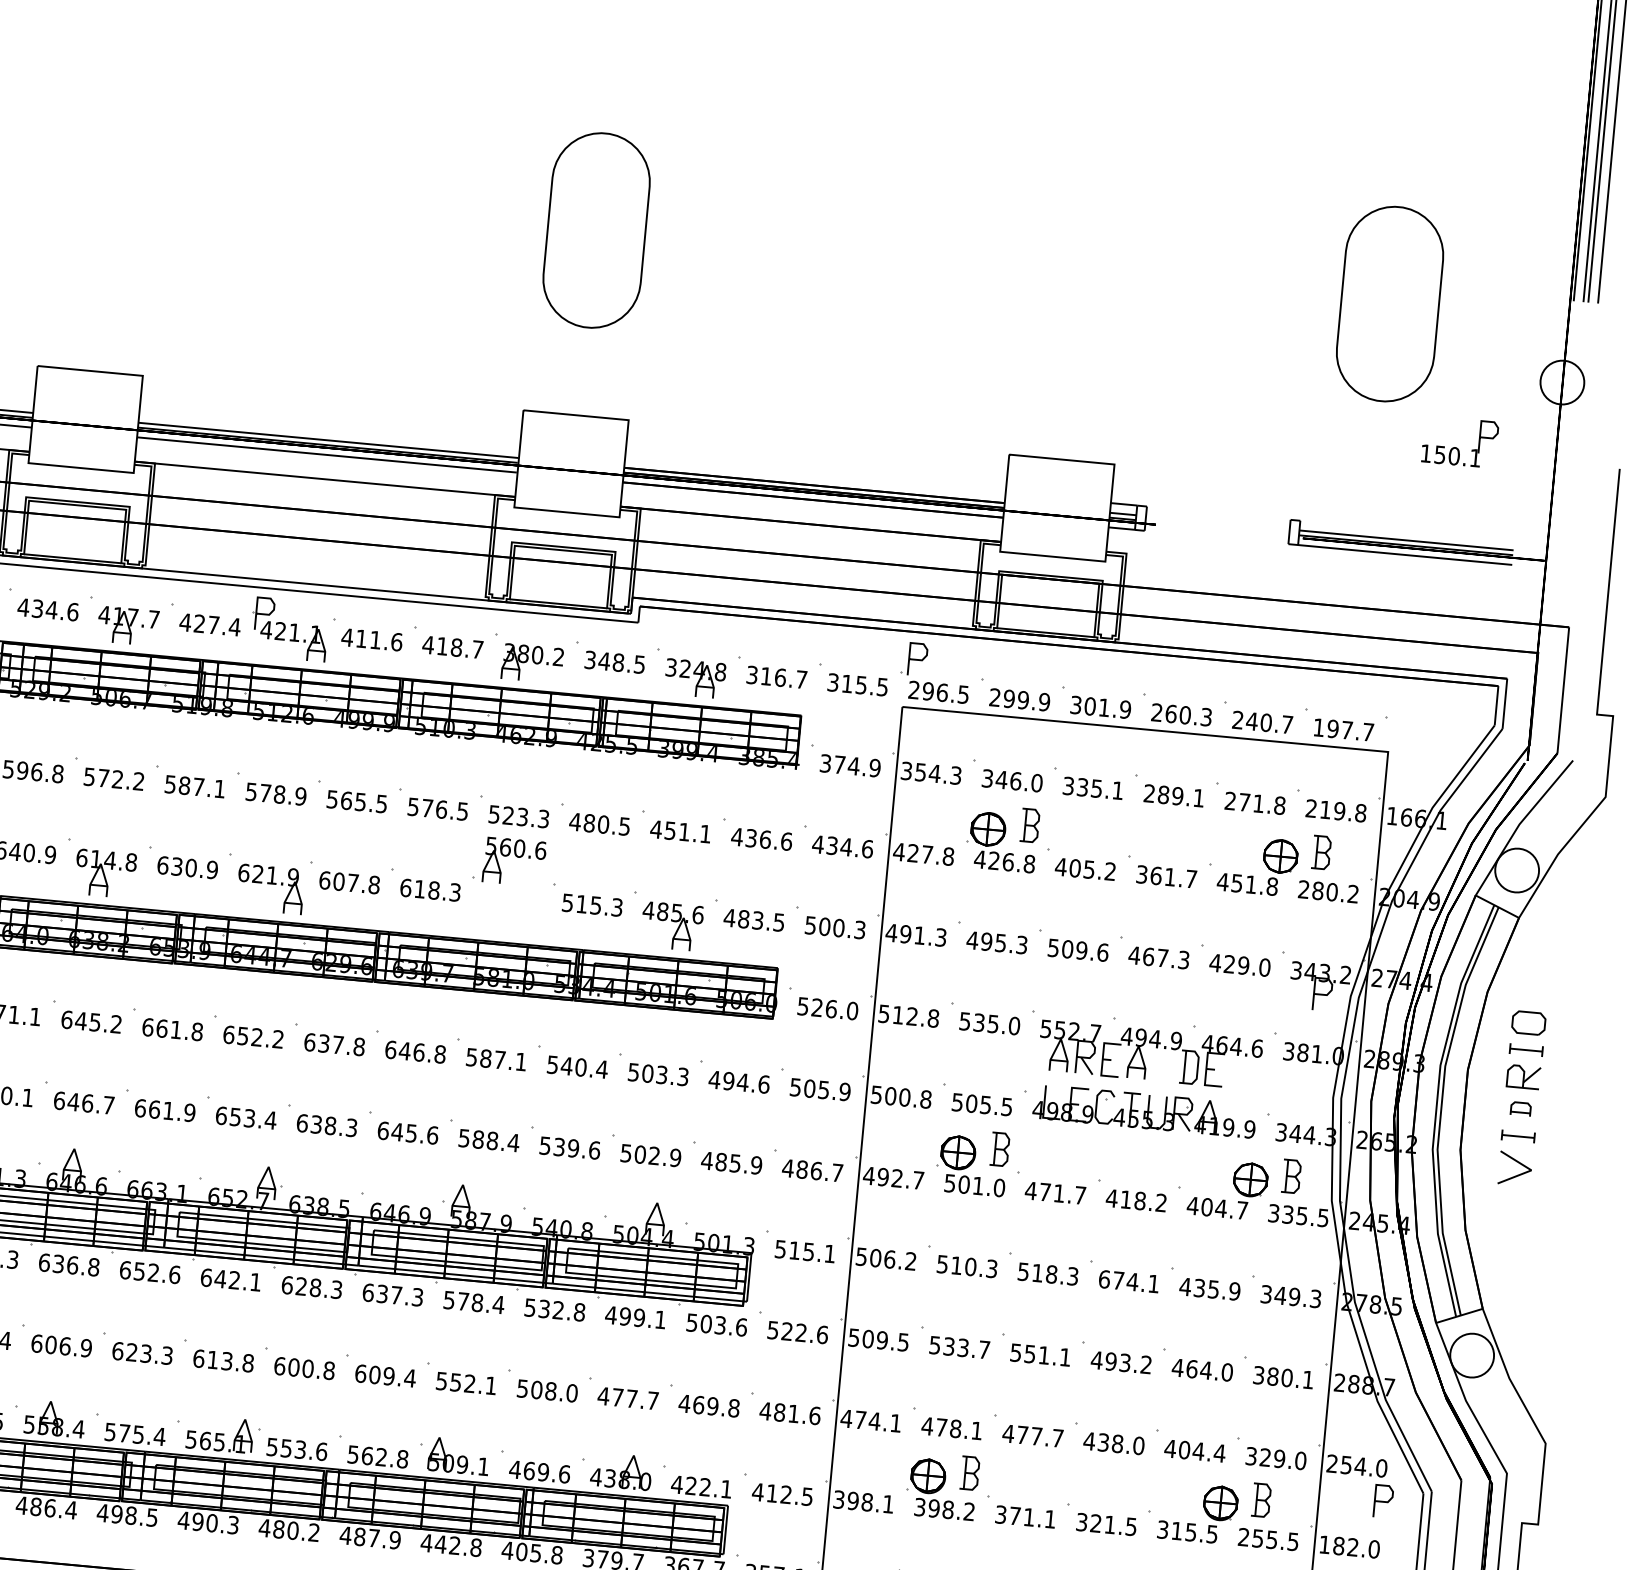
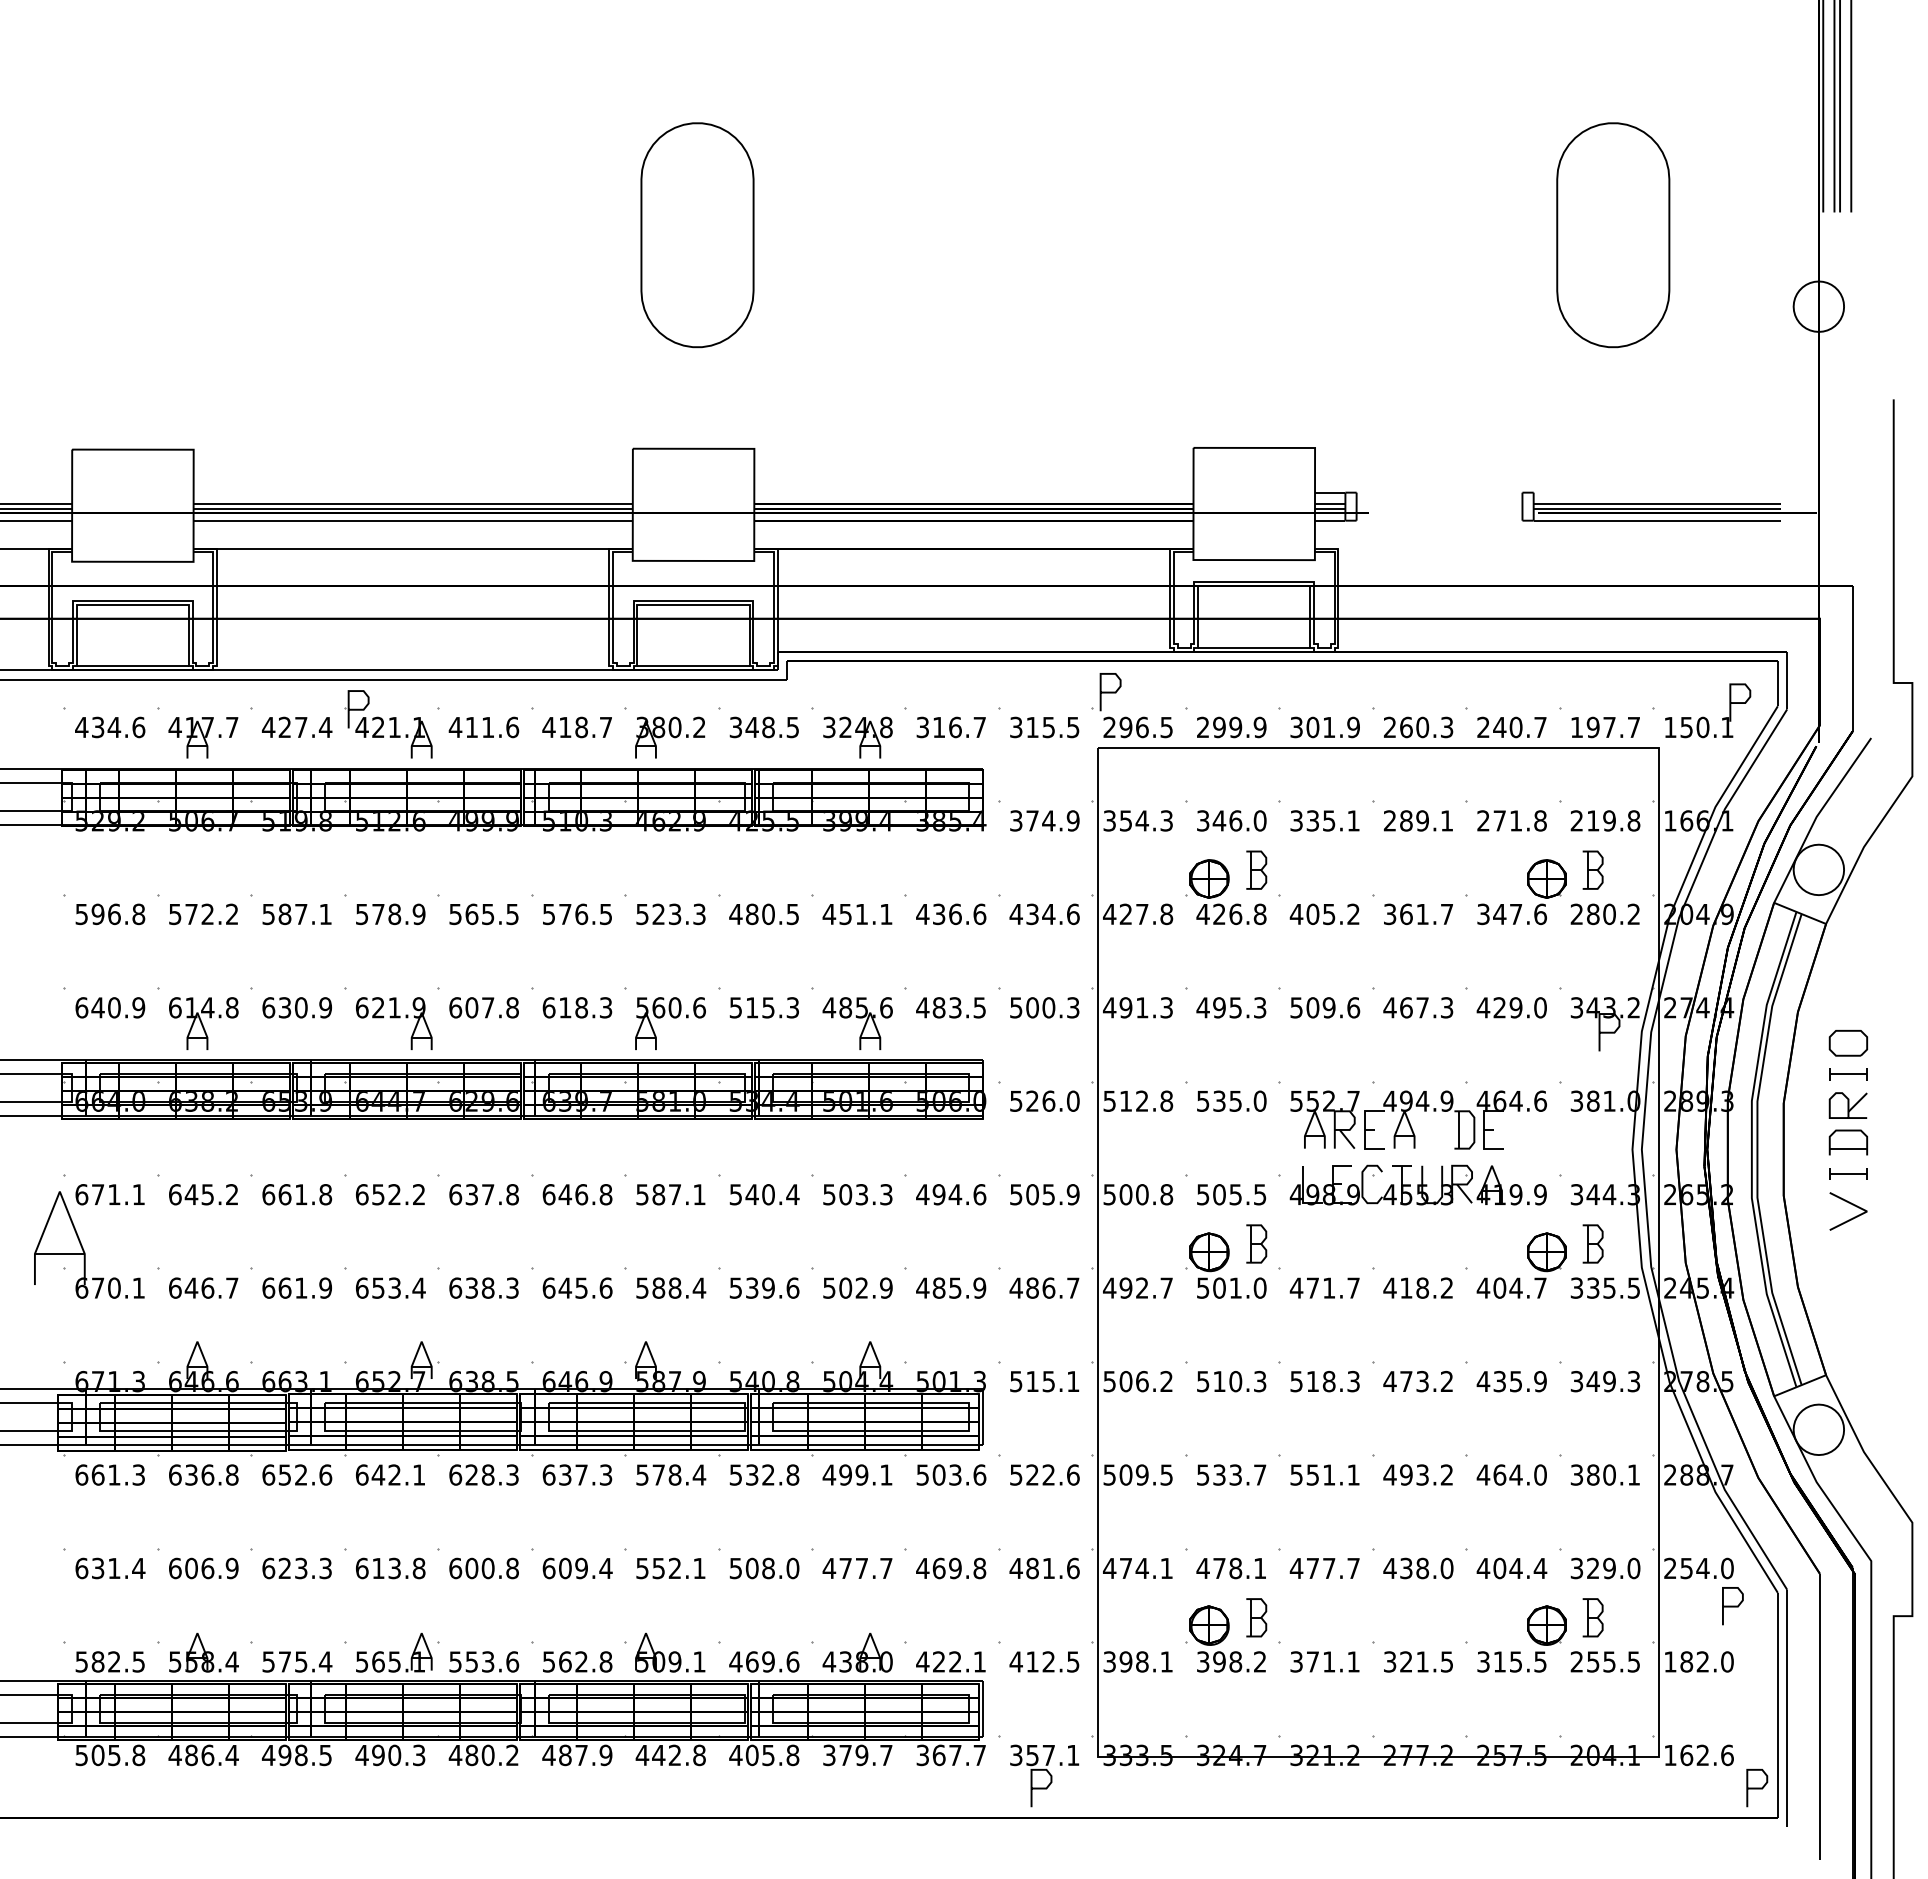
part: (1457, 447) -> (1705, 717), moved
part: (514, 861) -> (670, 1023), moved
text: (1247, 884) -> (1511, 914), 451.8 -> 347.6
part: (1520, 1109) -> (1848, 1142), size x1.67
text: (1128, 1281) -> (1417, 1381), 674.1 -> 473.2

